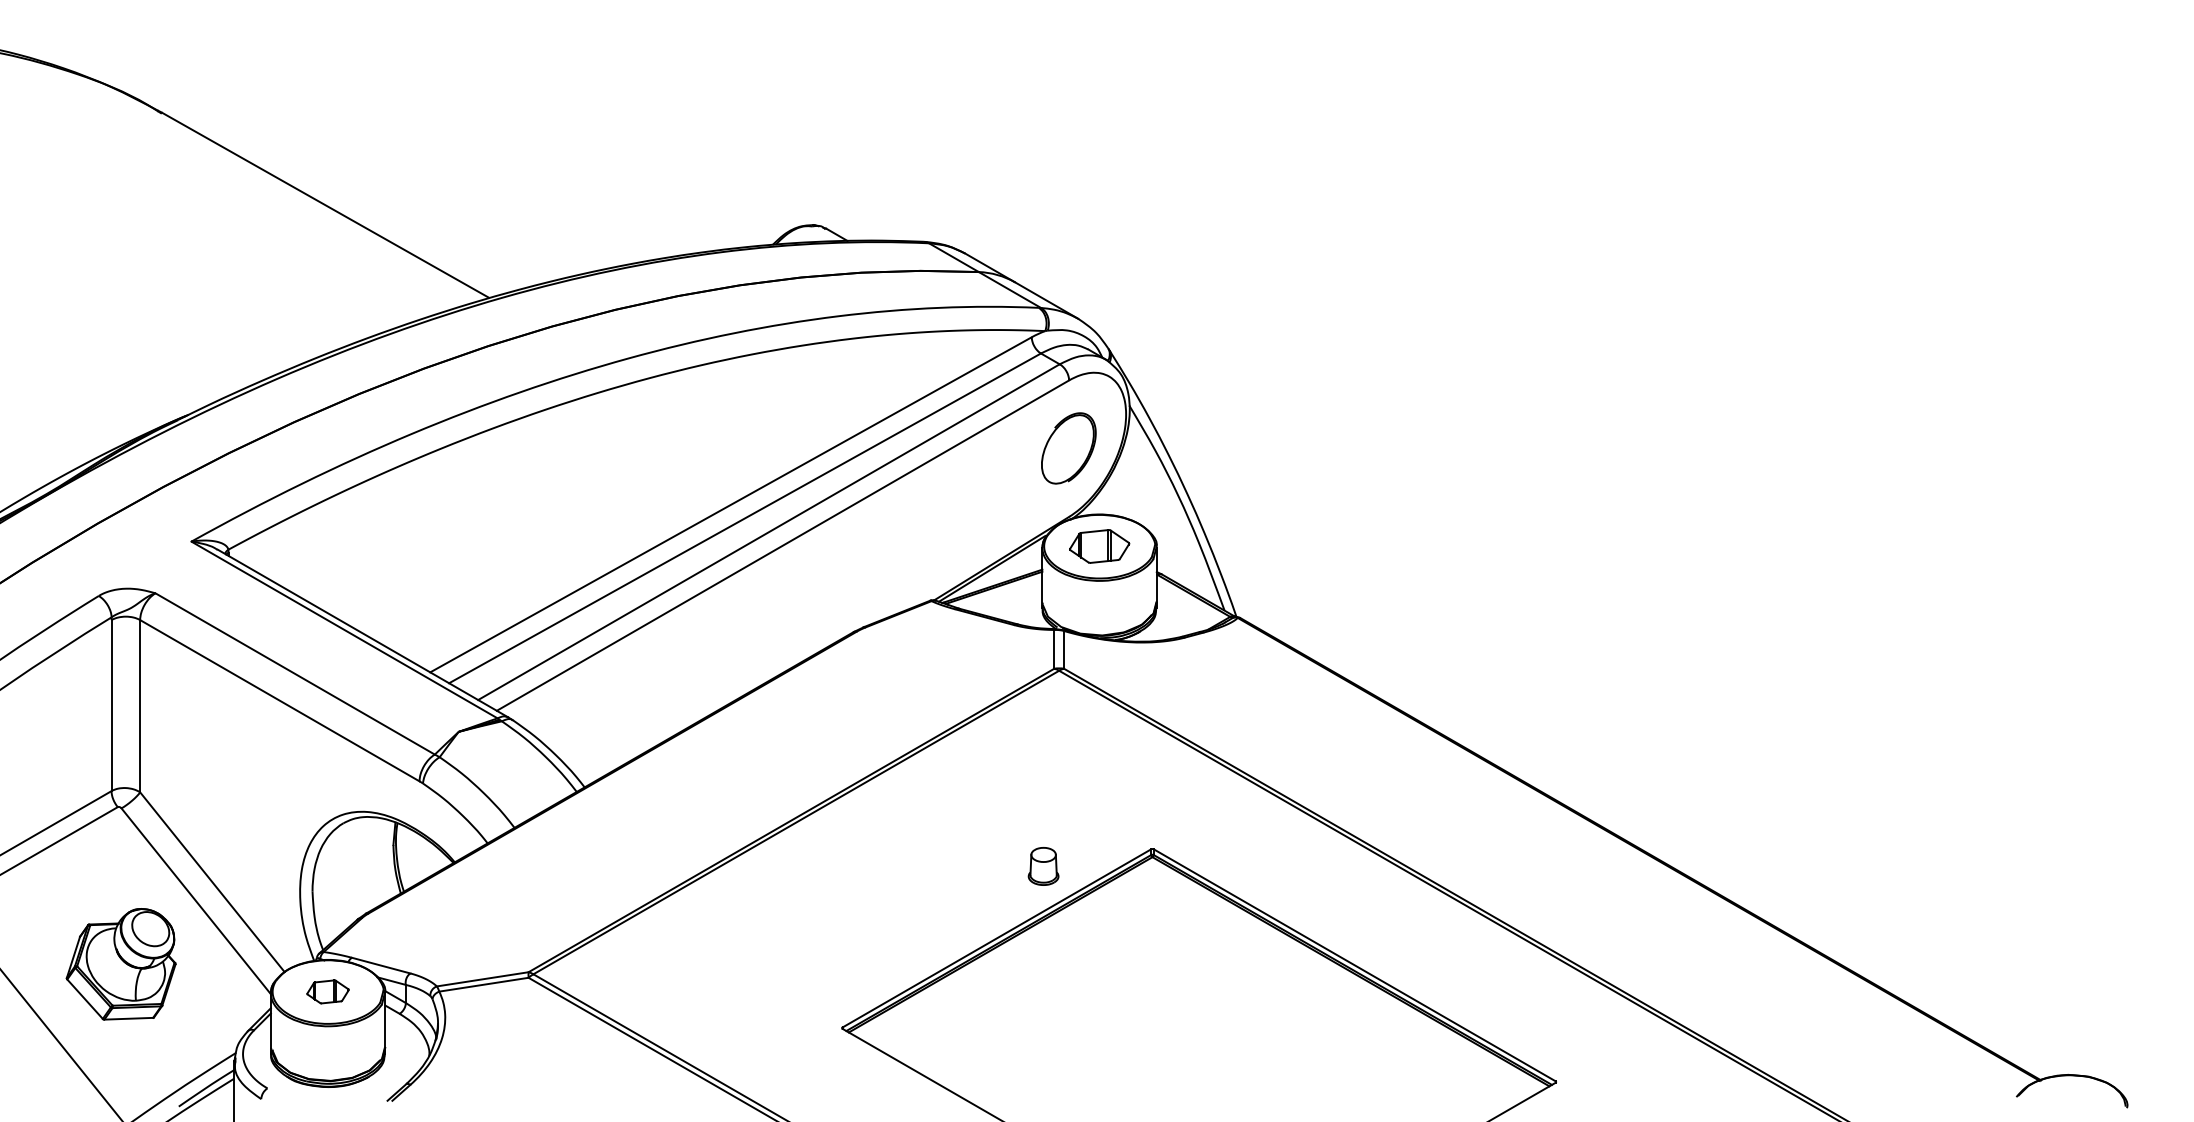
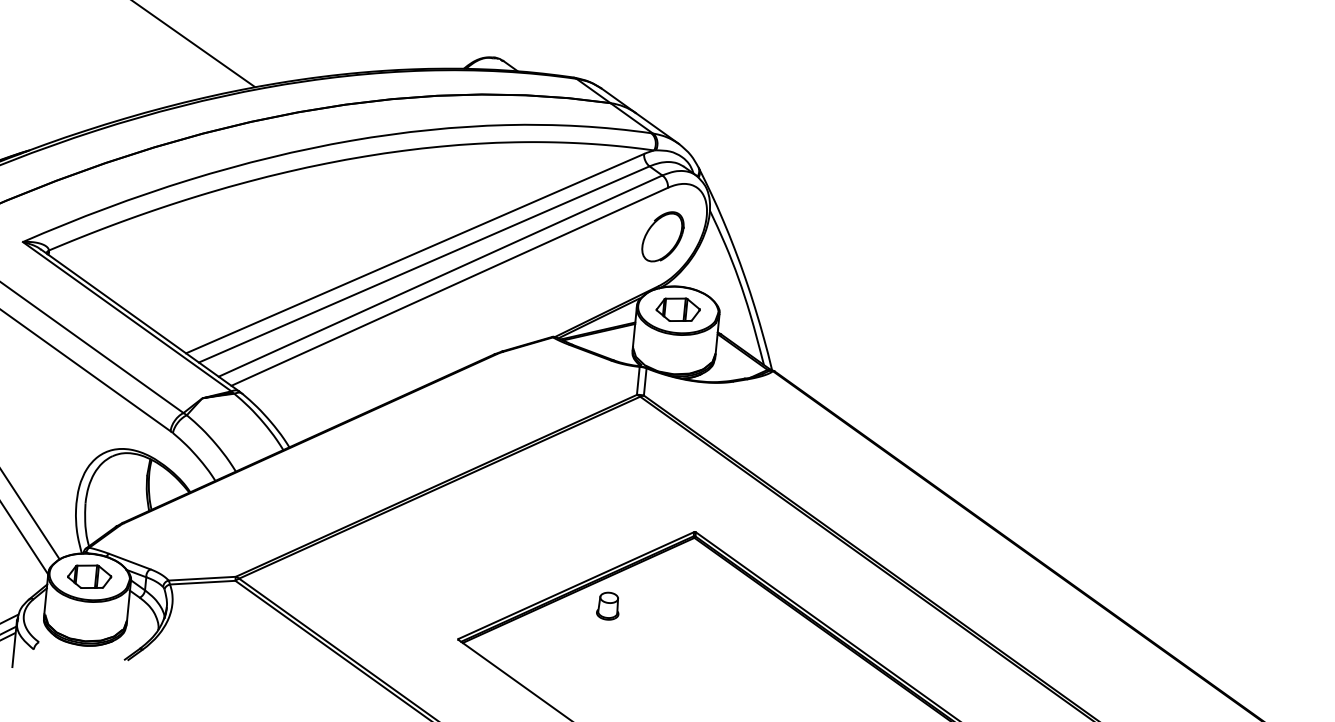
part: (1043, 866) -> (608, 606), moved
part: (327, 991) -> (89, 576), size x1.43

